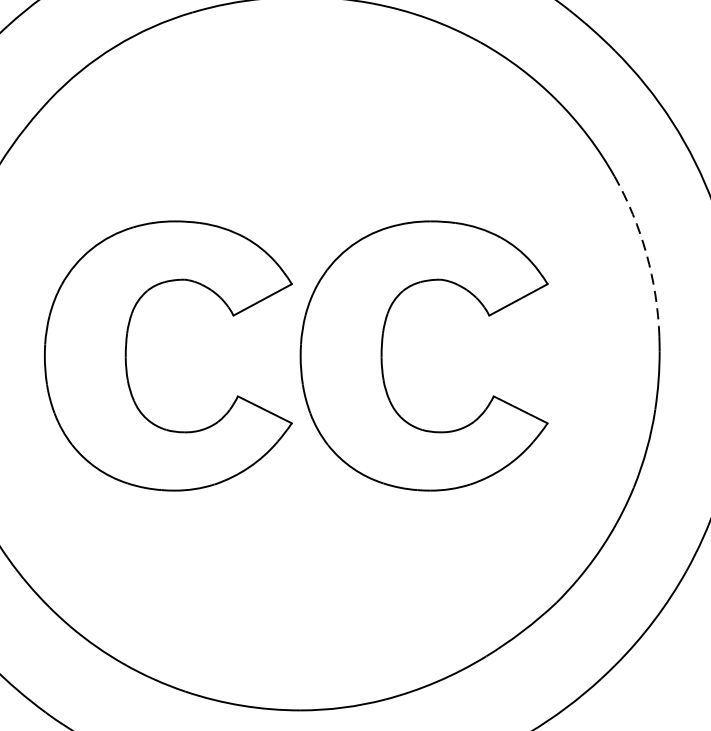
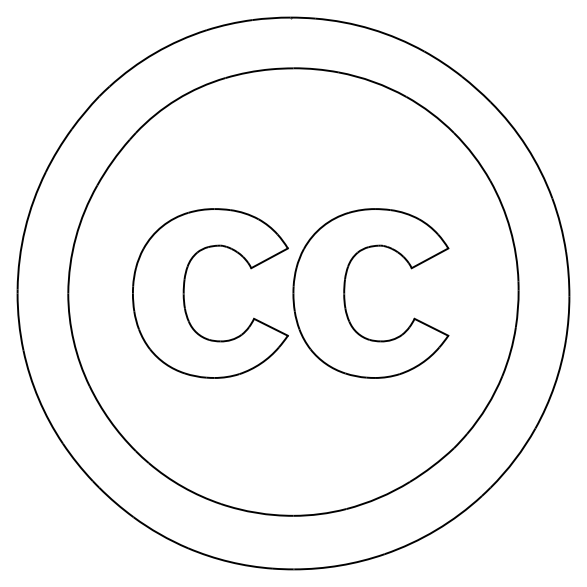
arc: (646, 253) -> (510, 229), dashed -> solid

